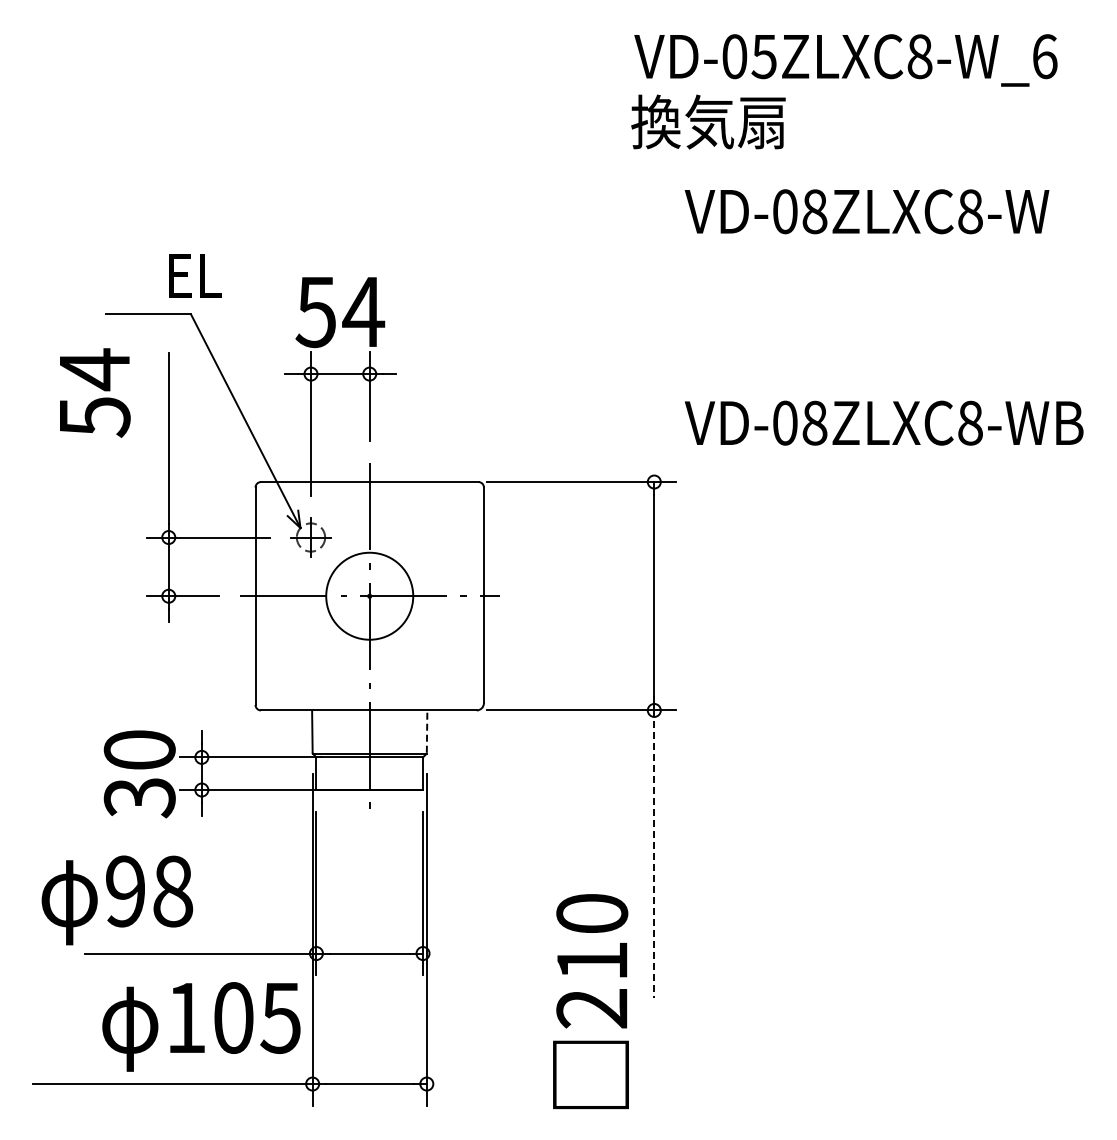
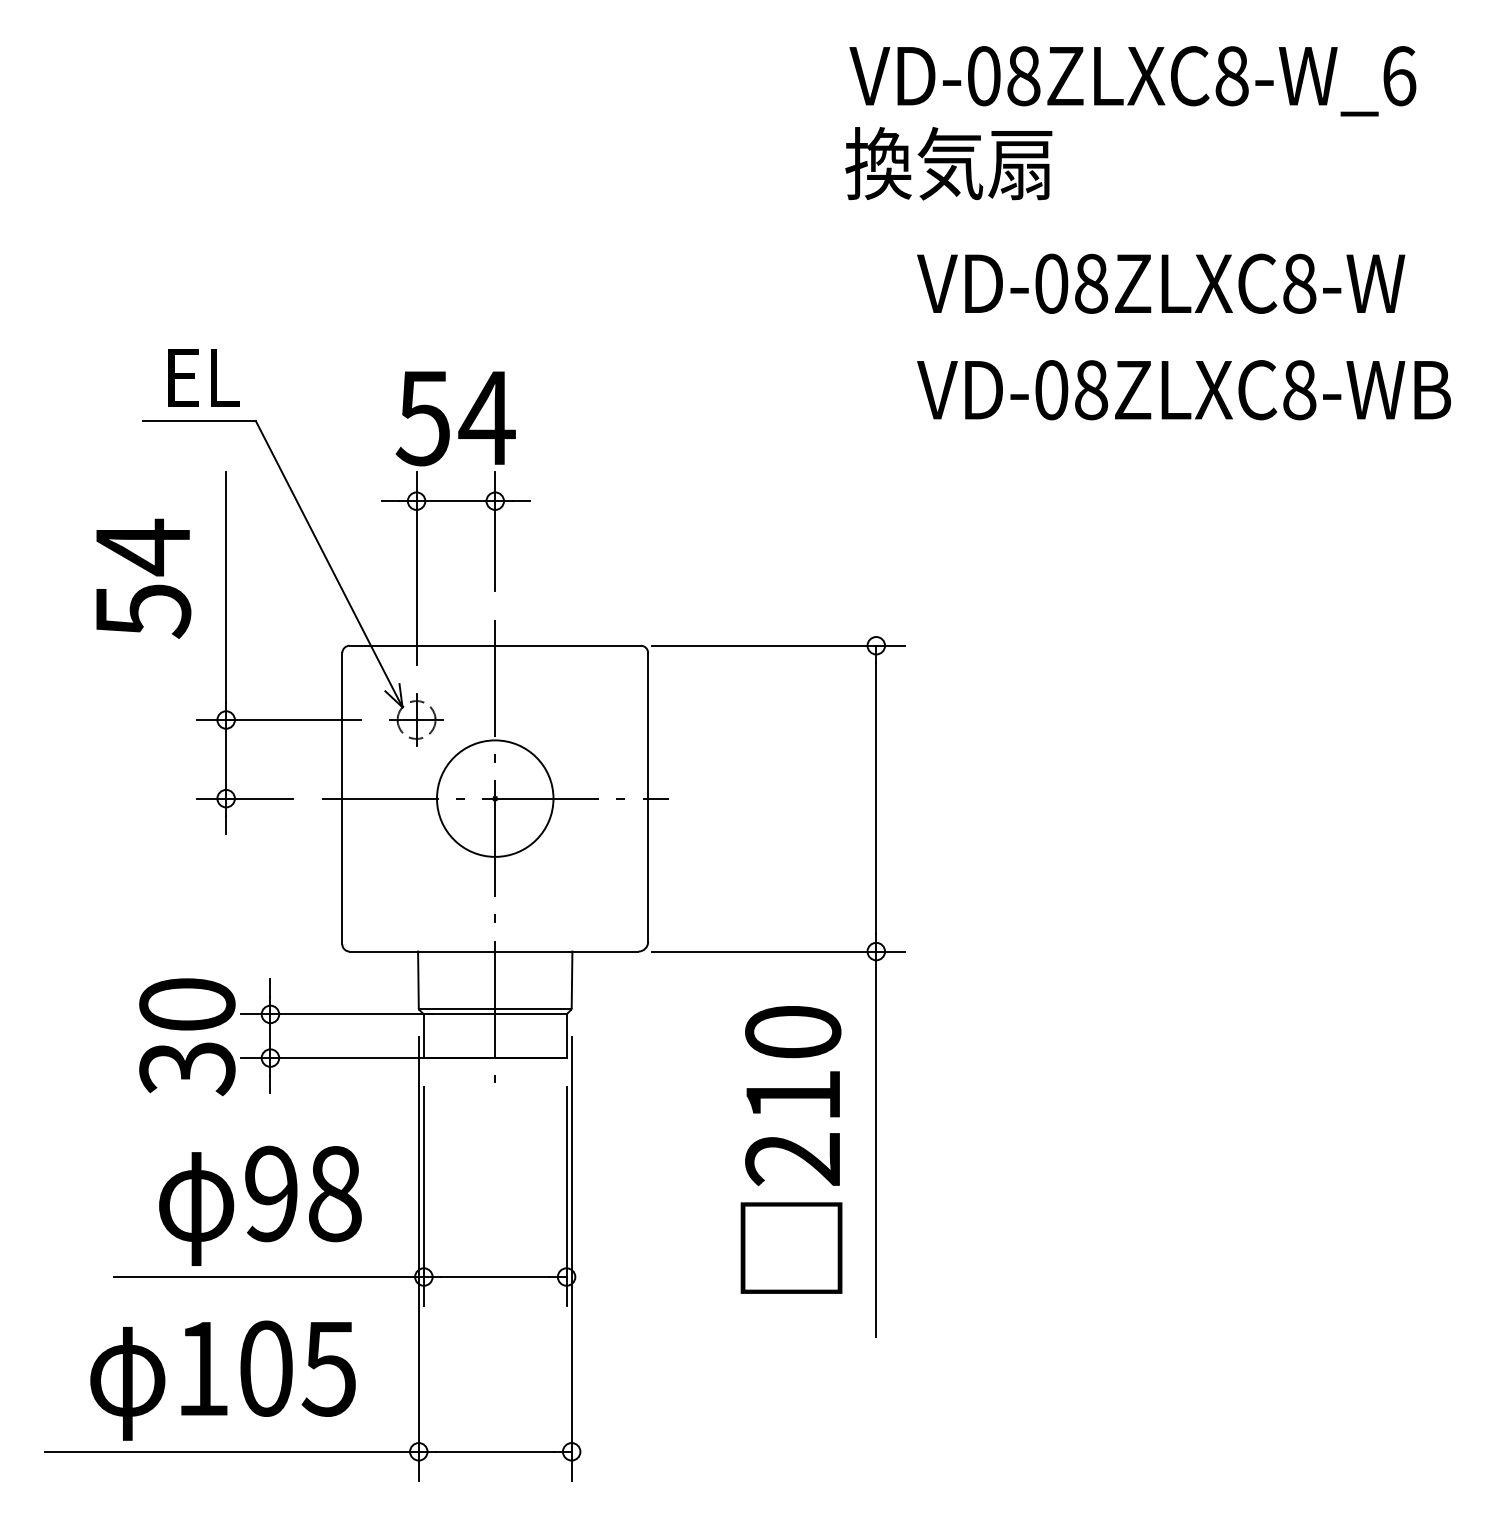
text: (763, 56) -> (1022, 75), VD-05ZLXC8-W_6 -> VD-08ZLXC8-W_6
text: (195, 275) -> (204, 377), moved
text: (95, 392) -> (144, 578), moved
text: (883, 422) -> (1183, 389), moved
line: (427, 731) -> (572, 979), dashed -> solid
line: (654, 854) -> (876, 1144), dashed -> solid
text: (117, 900) -> (260, 1206), moved
text: (590, 1001) -> (790, 1149), moved
text: (201, 1026) -> (223, 1380), moved

